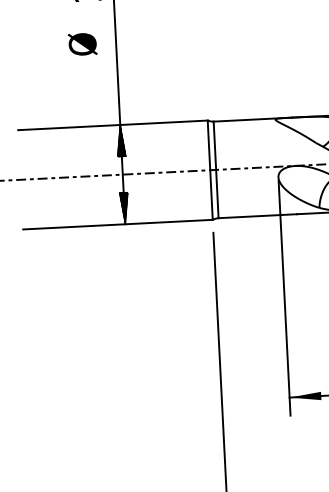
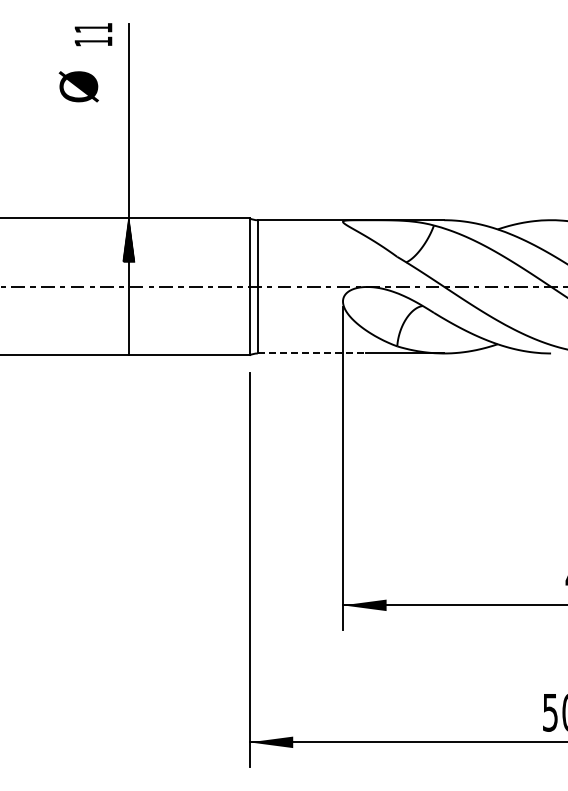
text: (82, 44) -> (78, 86), moved
hatch: (124, 208) -> (128, 333), removed
line: (258, 216) -> (312, 353), solid -> dashed

